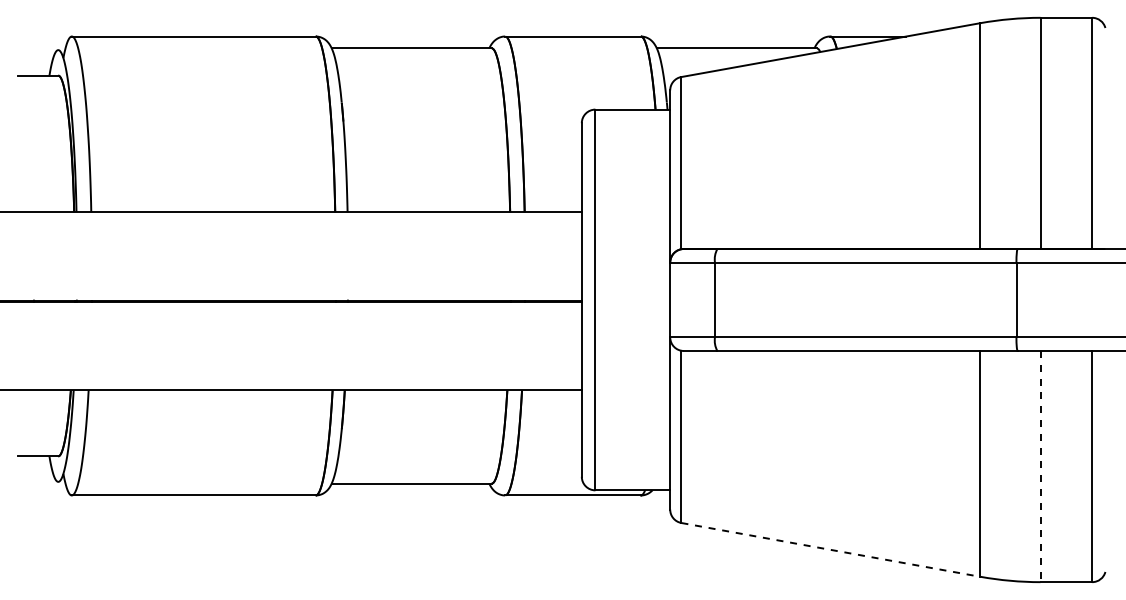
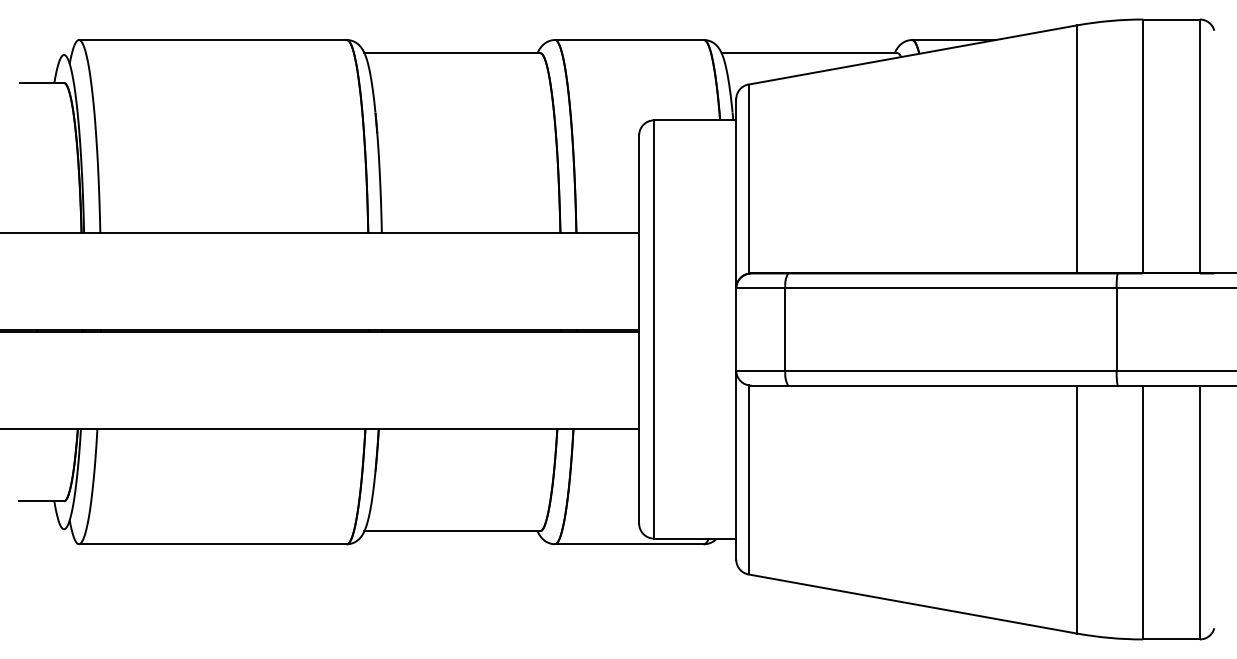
line: (1040, 466) -> (1143, 512), dashed -> solid
line: (830, 549) -> (912, 603), dashed -> solid

